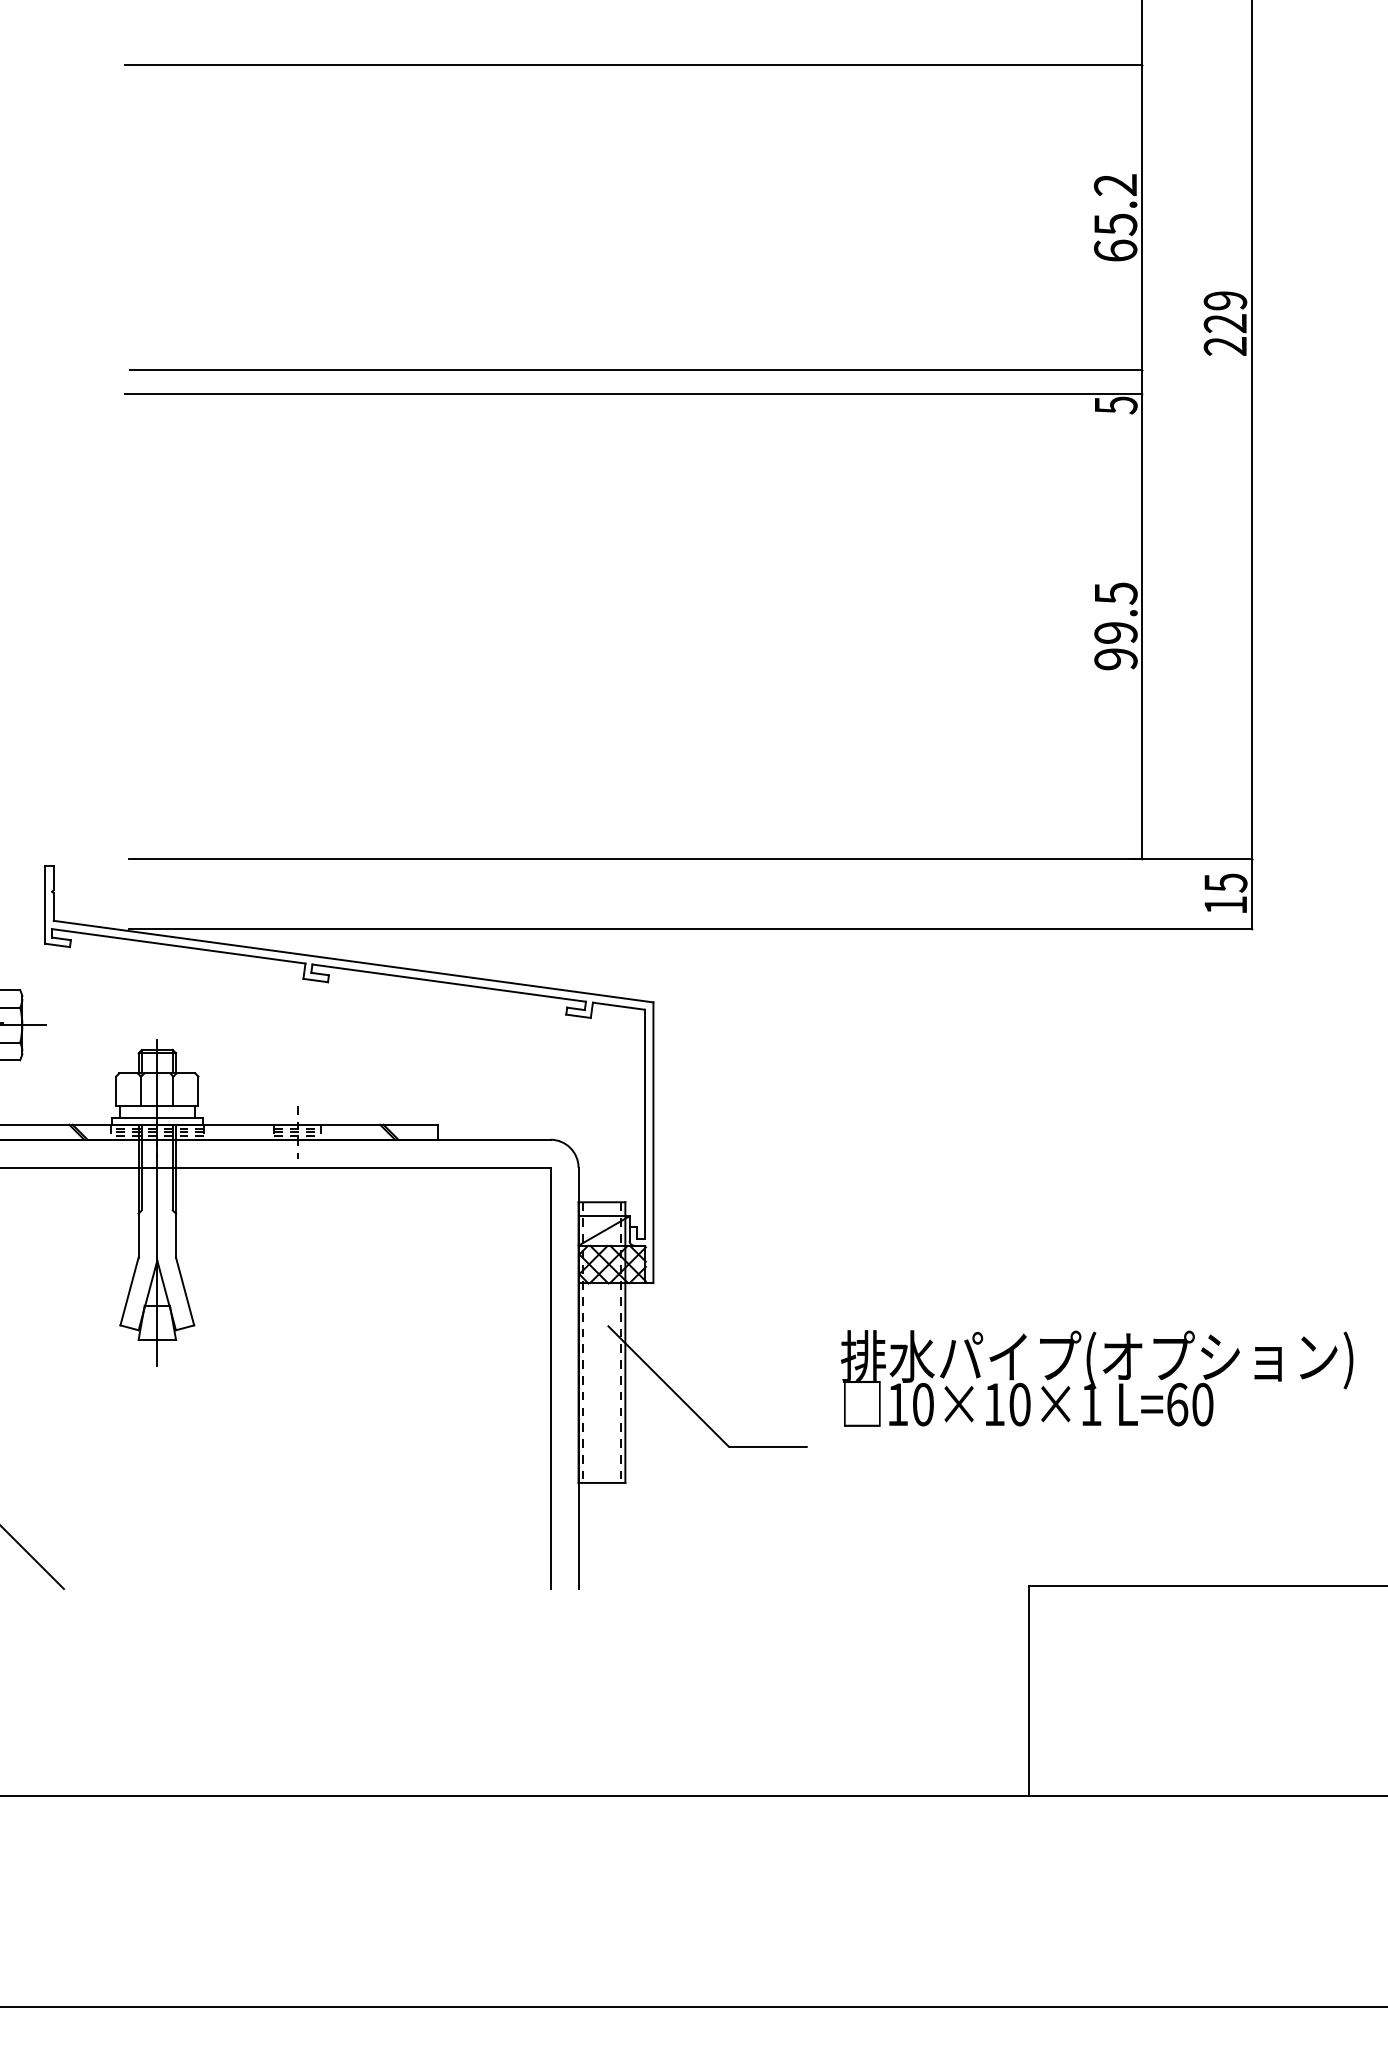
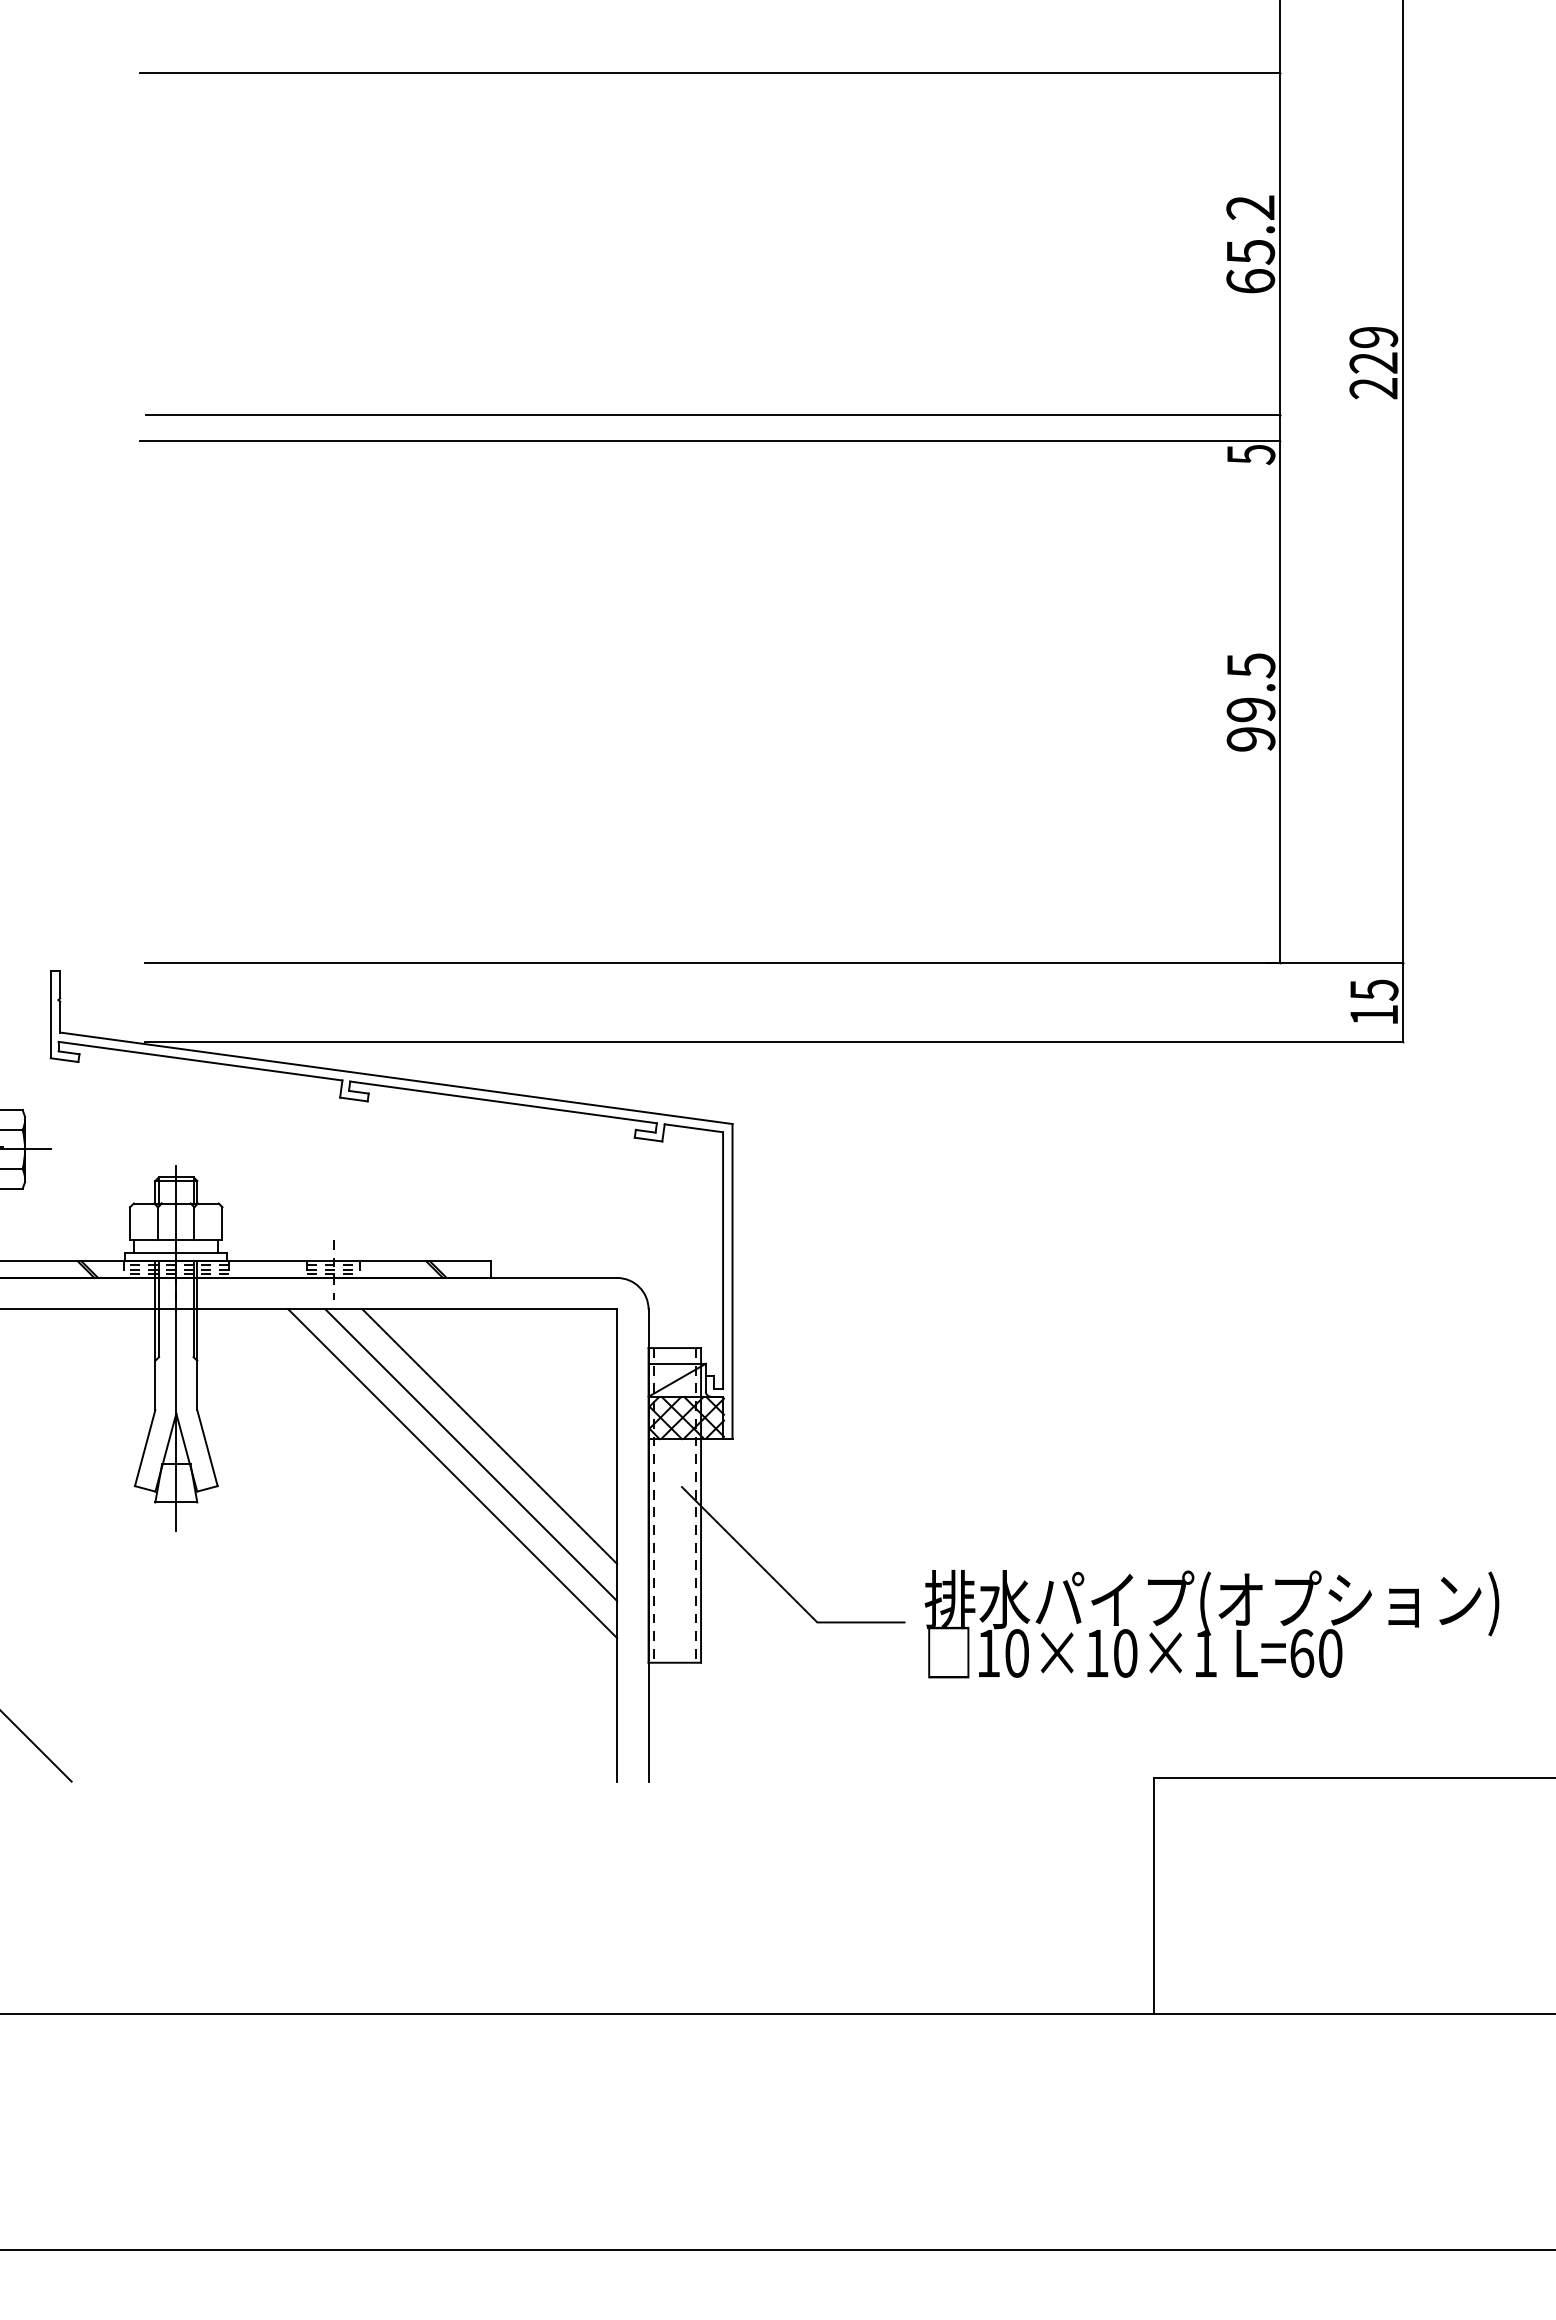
line: (436, 1280) -> (489, 1435), added
line: (420, 1297) -> (471, 1454), added
line: (403, 1313) -> (452, 1472), added
text: (1097, 1378) -> (1212, 1624), moved

